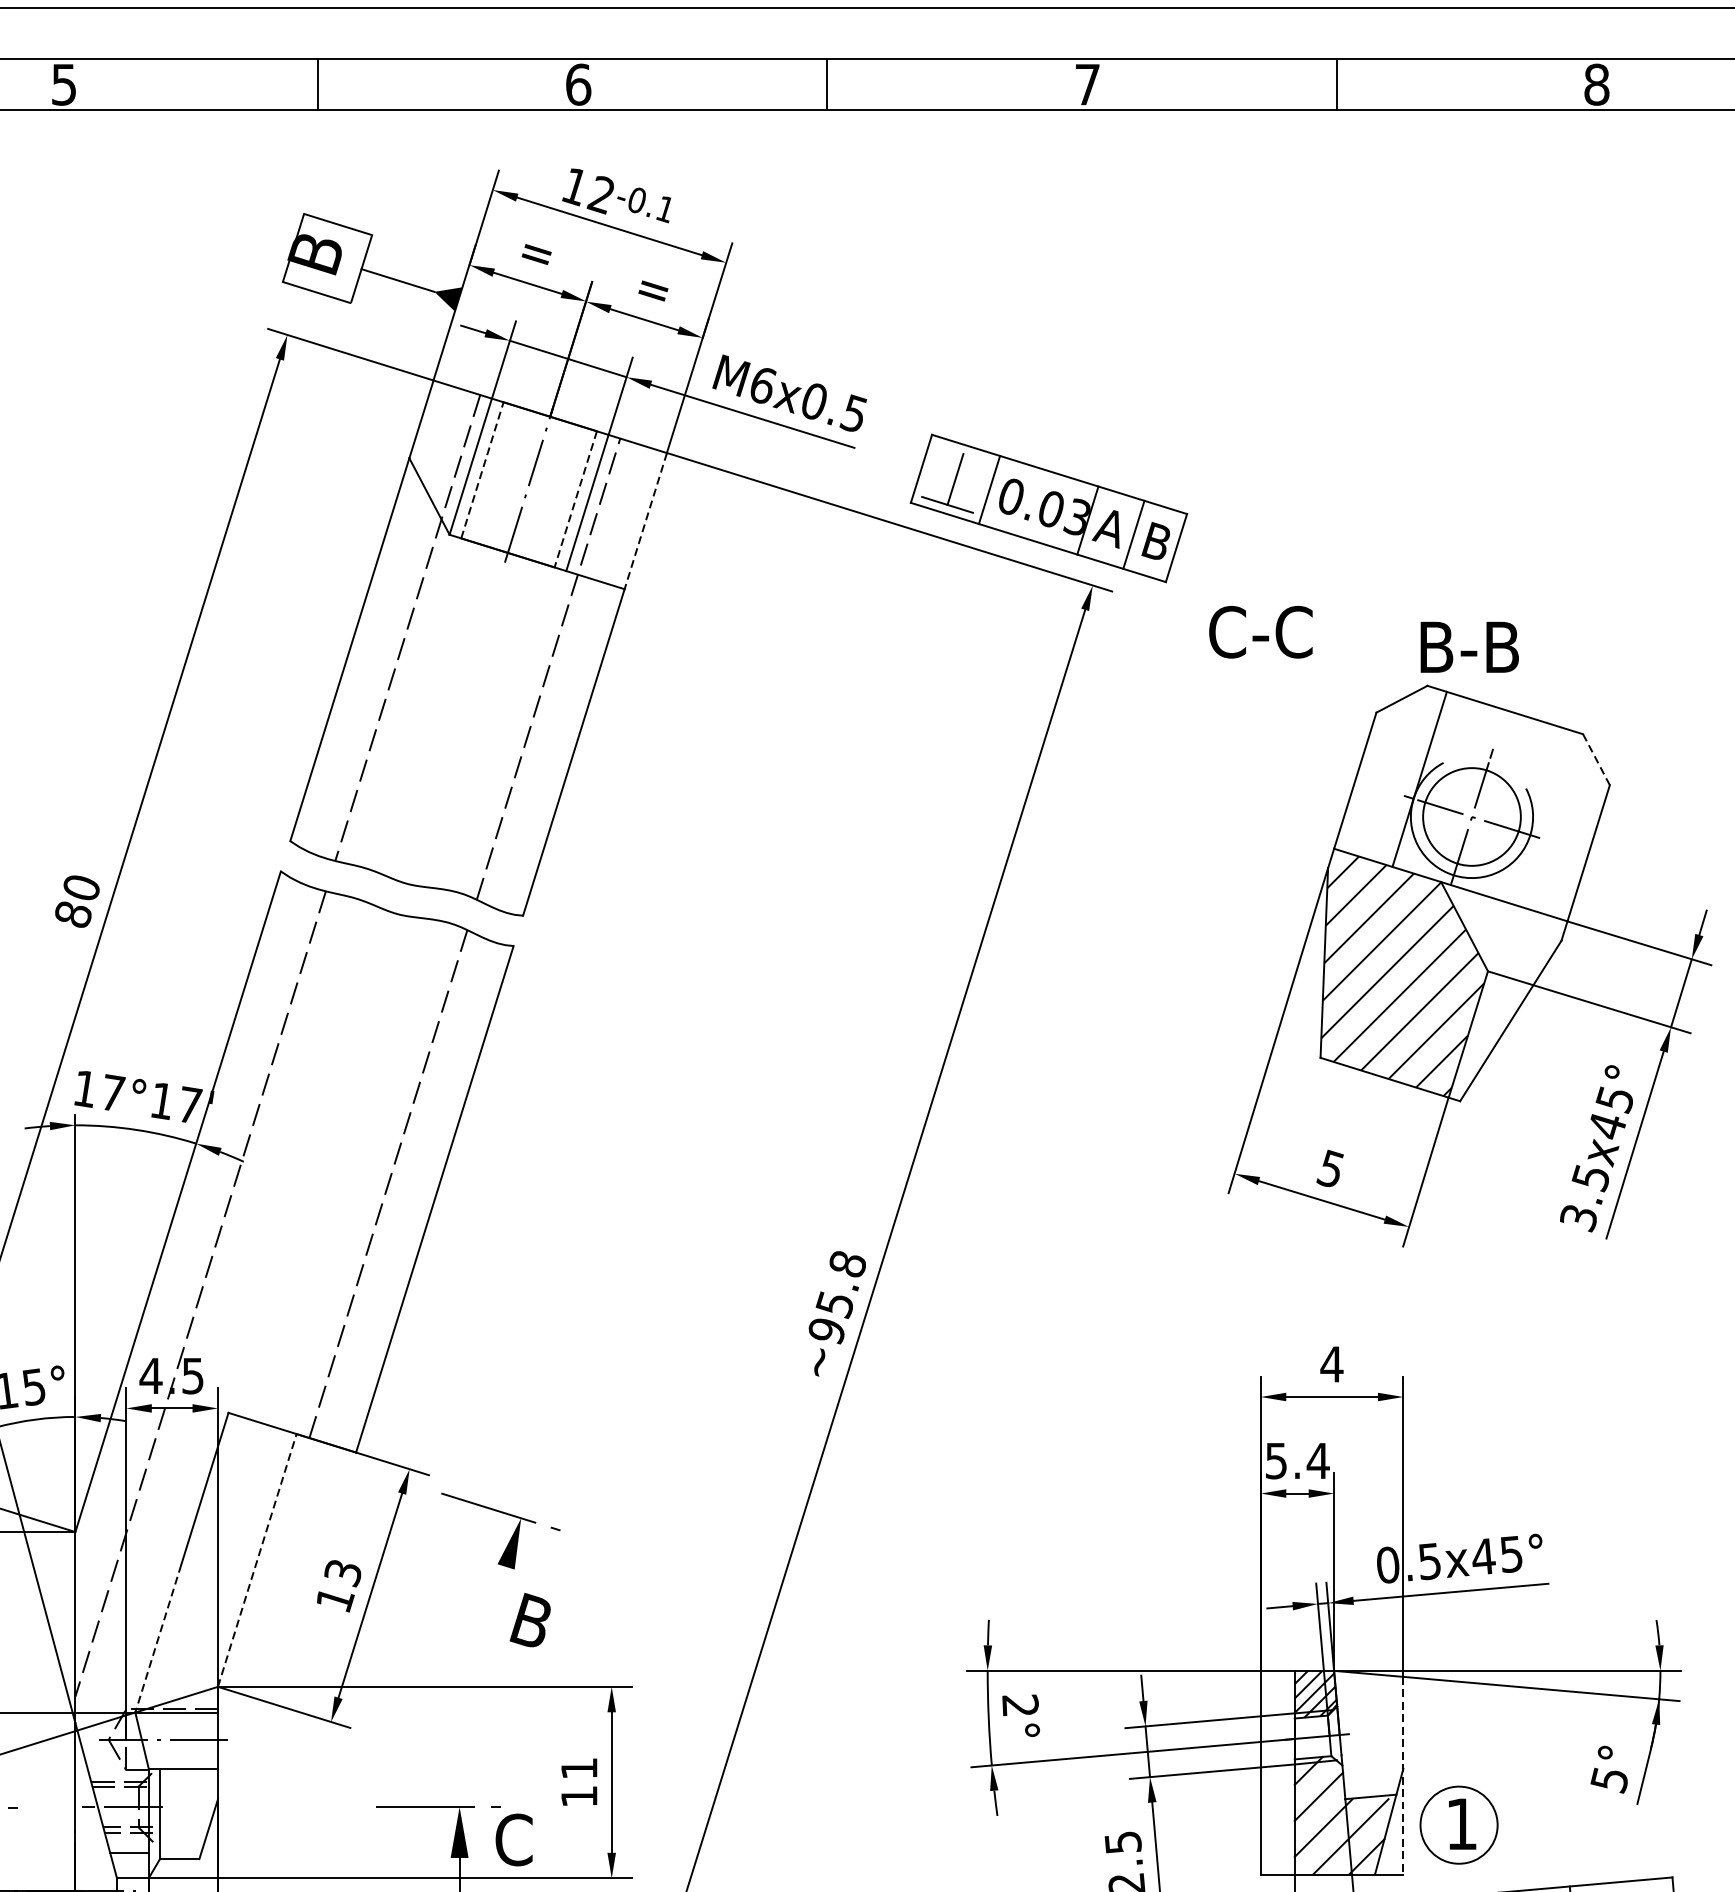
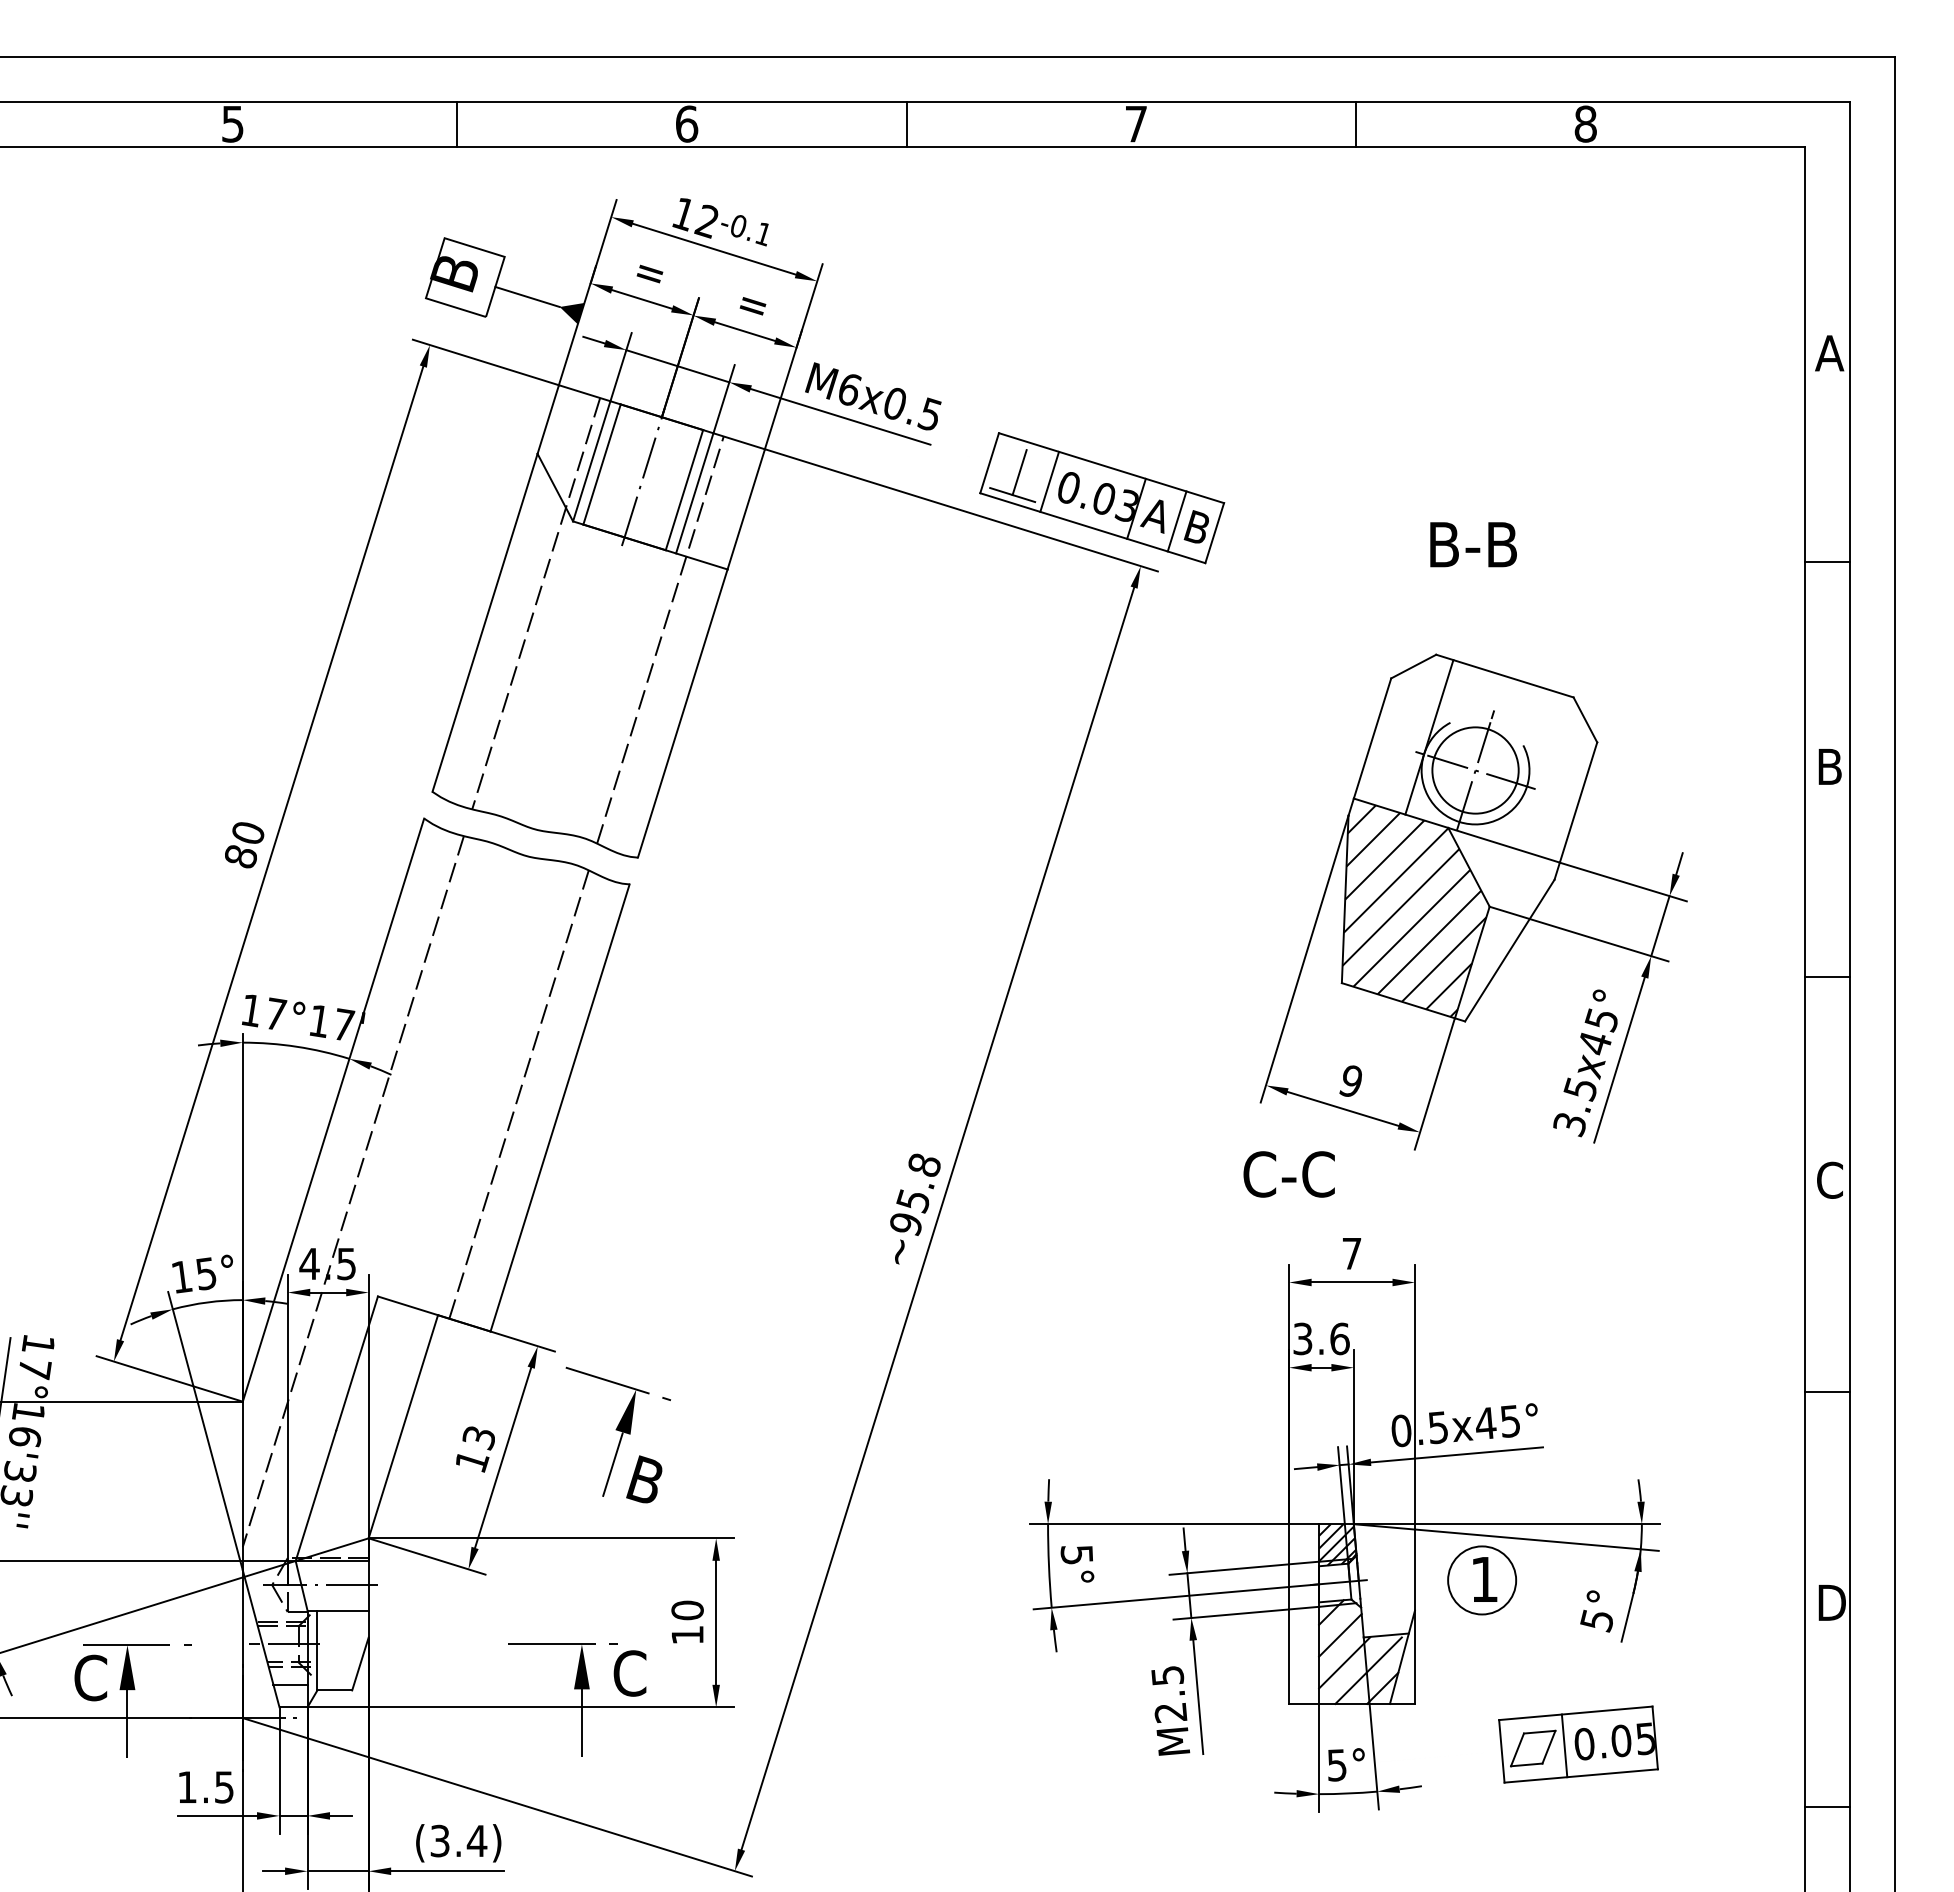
line: (482, 470) -> (602, 464), dashed -> solid
line: (575, 499) -> (684, 490), dashed -> solid
line: (646, 521) -> (746, 509), dashed -> solid
text: (1260, 632) -> (1288, 1174), moved
text: (1469, 647) -> (1473, 544), moved
line: (1596, 760) -> (1585, 720), dashed -> solid
text: (1330, 1168) -> (1350, 1080), 5 -> 9
text: (1331, 1364) -> (1351, 1253), 4 -> 7
text: (1298, 1460) -> (1322, 1338), 5.4 -> 3.6
line: (257, 1560) -> (403, 1426), dashed -> solid
line: (494, 1603) -> (612, 1464), added
line: (157, 1639) -> (315, 1496), dashed -> solid
text: (1019, 1705) -> (1076, 1554), 2° -> 5°
text: (579, 1768) -> (687, 1610), 11 -> 10
line: (1402, 1776) -> (1414, 1617), dashed -> solid
part: (1459, 1825) -> (1482, 1580), moved

